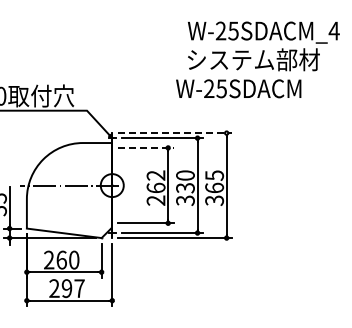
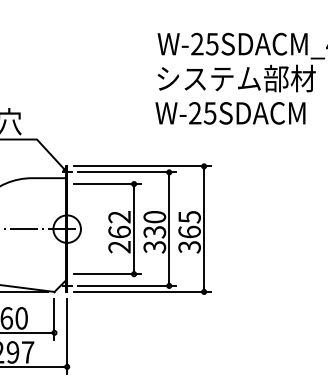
text: (238, 88) -> (230, 112), moved
line: (175, 133) -> (142, 166), dashed -> solid
line: (145, 147) -> (106, 183), dashed -> solid

